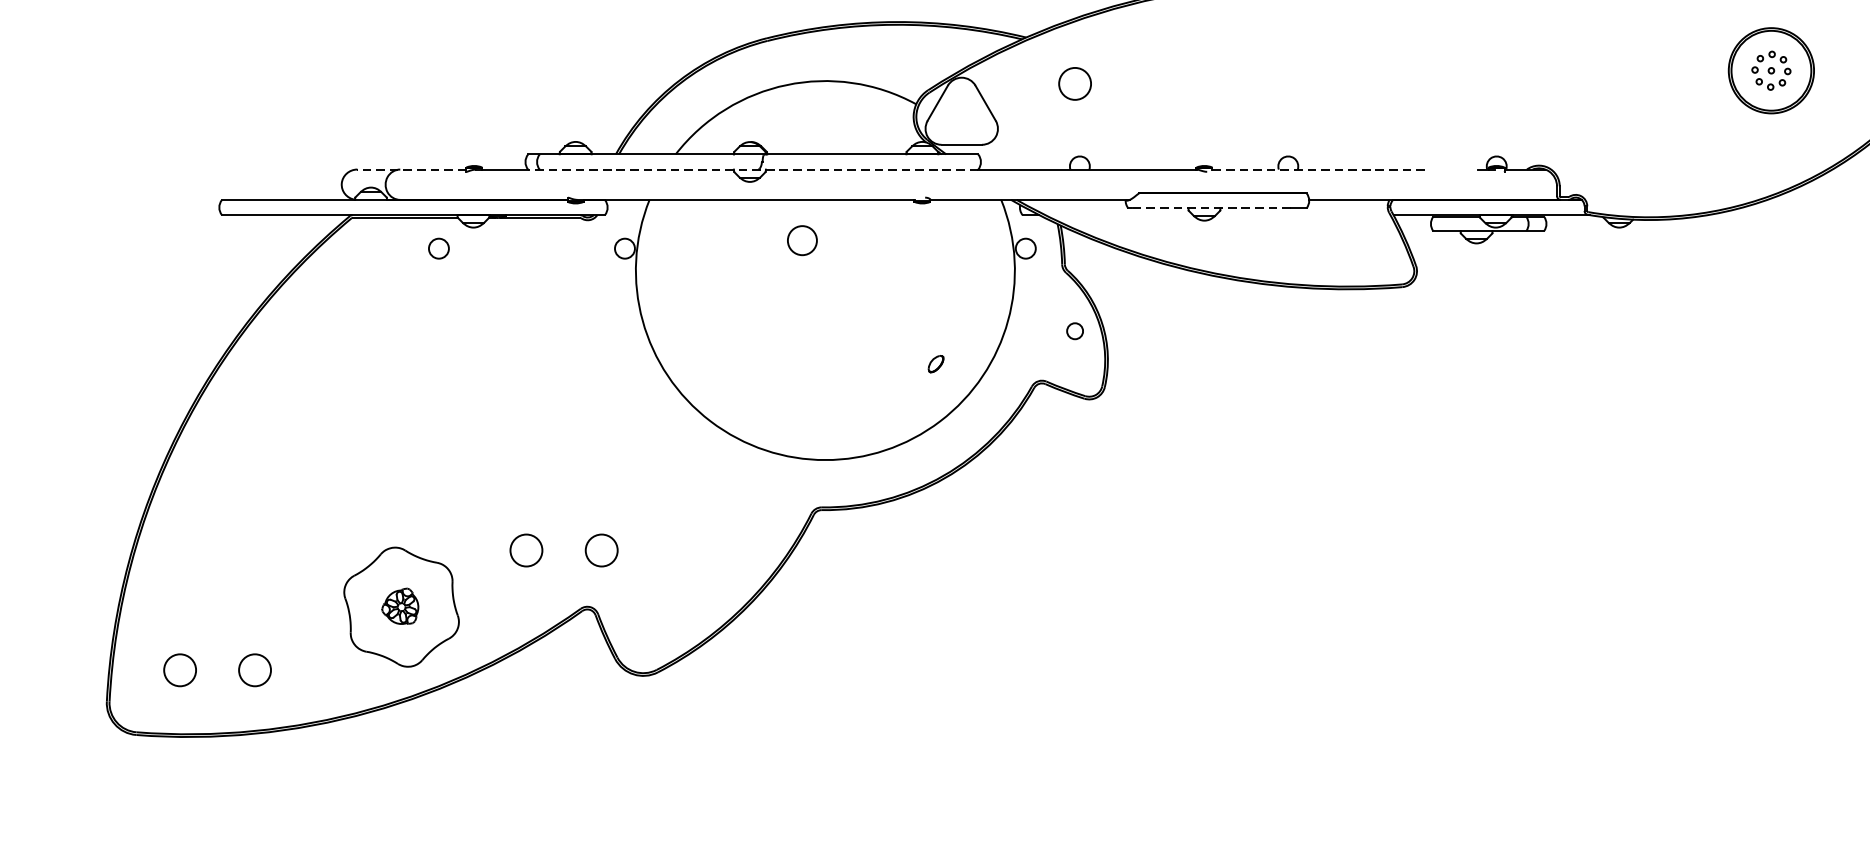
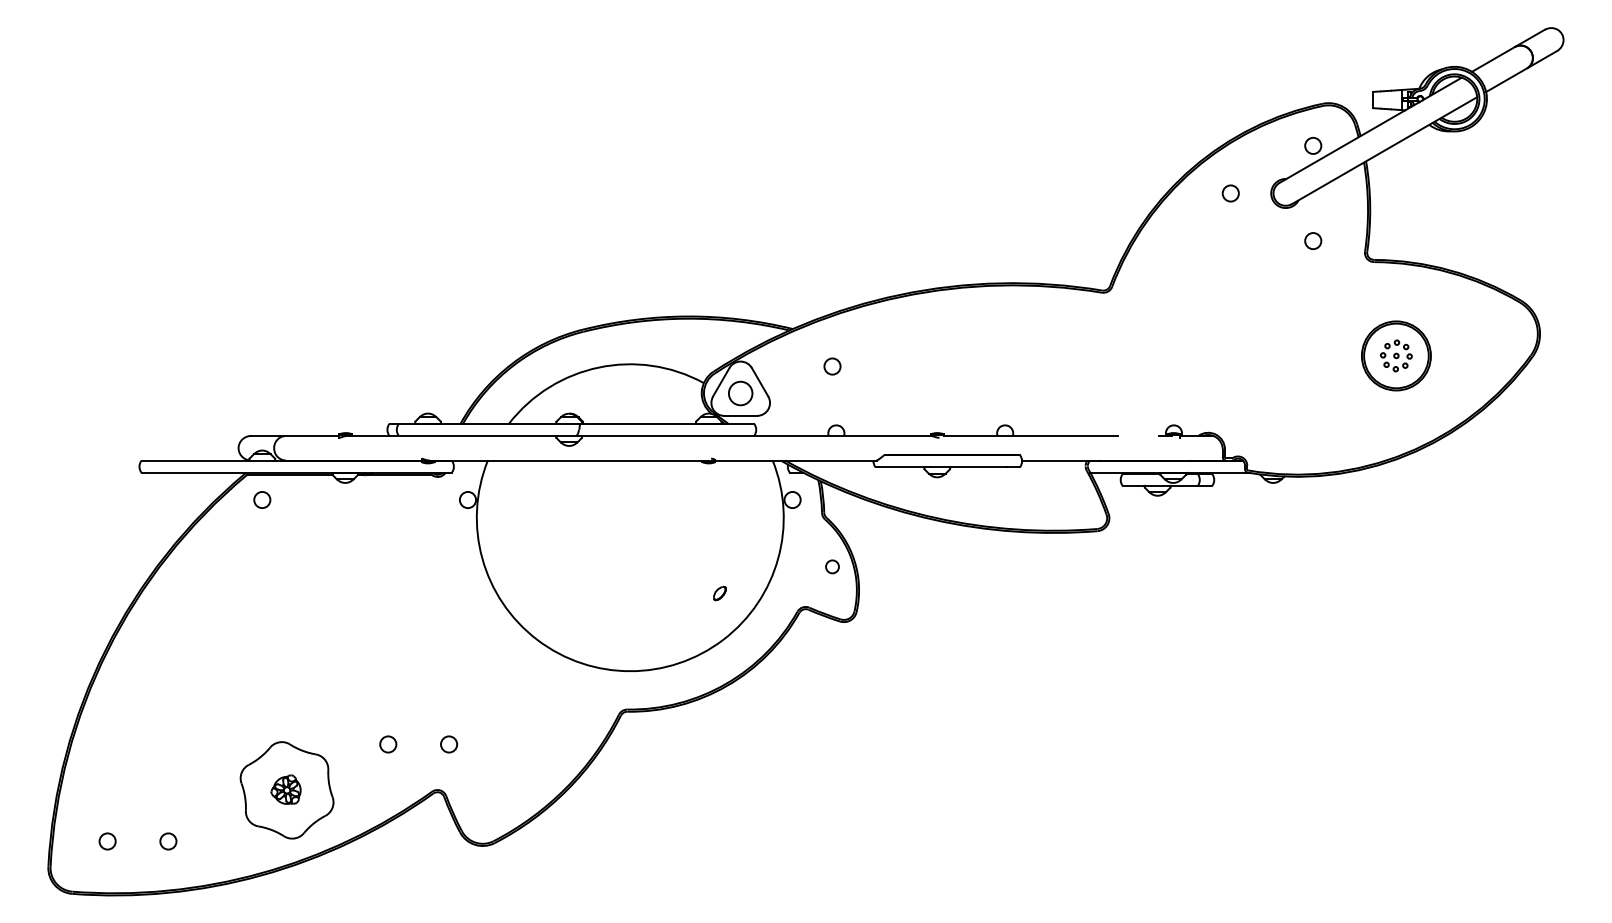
circle: (1075, 83) -> (832, 366), size x0.62
line: (410, 169) -> (294, 435), dashed -> solid
line: (1320, 169) -> (1031, 435), dashed -> solid
line: (752, 170) -> (571, 436), dashed -> solid
line: (1210, 208) -> (942, 467), dashed -> solid
circle: (802, 240) -> (740, 393), moved
circle: (439, 248) -> (262, 499), moved
circle: (526, 550) -> (388, 744), size x0.62
circle: (600, 550) -> (448, 744), size x0.62
circle: (179, 670) -> (107, 841), size x0.62
circle: (255, 670) -> (168, 841), size x0.62

